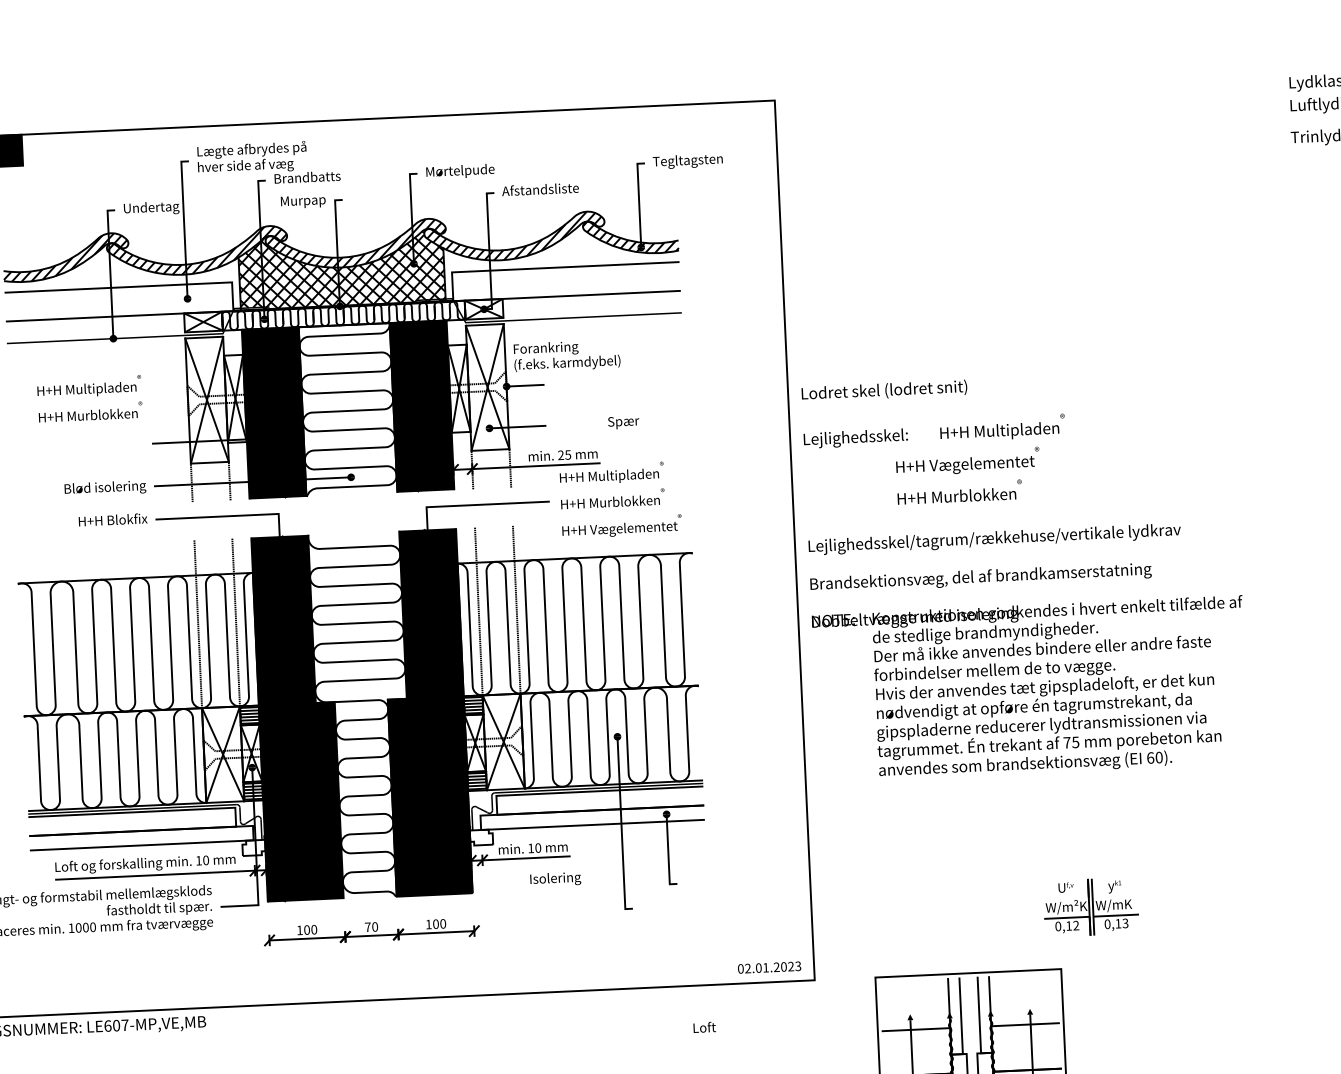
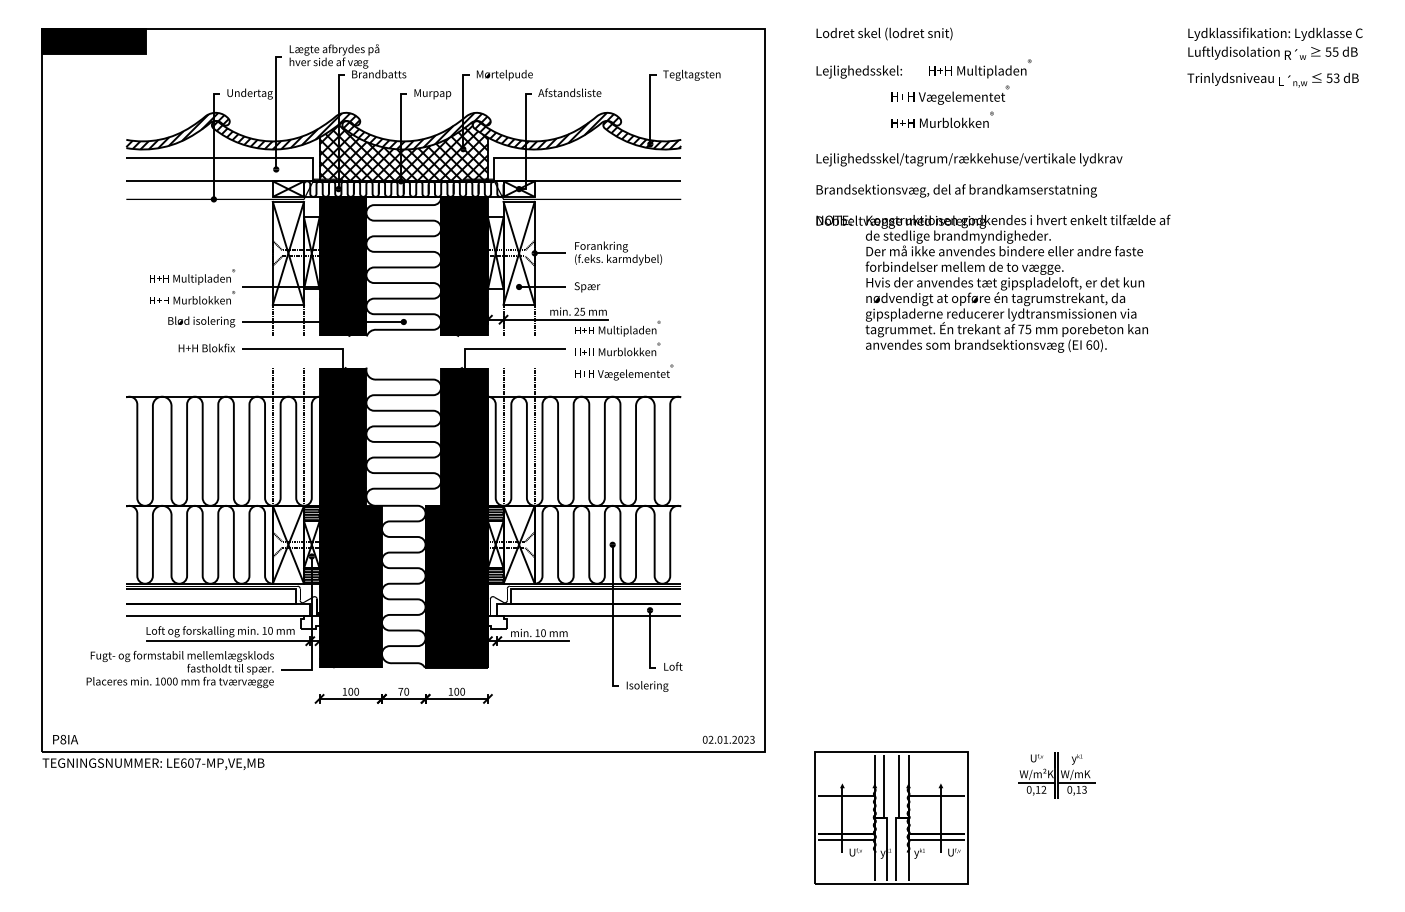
text: (302, 202) -> (432, 94), moved
text: (567, 355) -> (618, 253), moved
text: (90, 398) -> (192, 286), moved
text: (623, 422) -> (587, 287), moved
text: (1025, 574) -> (993, 189), moved
text: (555, 879) -> (647, 686), moved
part: (1090, 907) -> (1056, 775), moved
text: (704, 1027) -> (673, 666), moved

